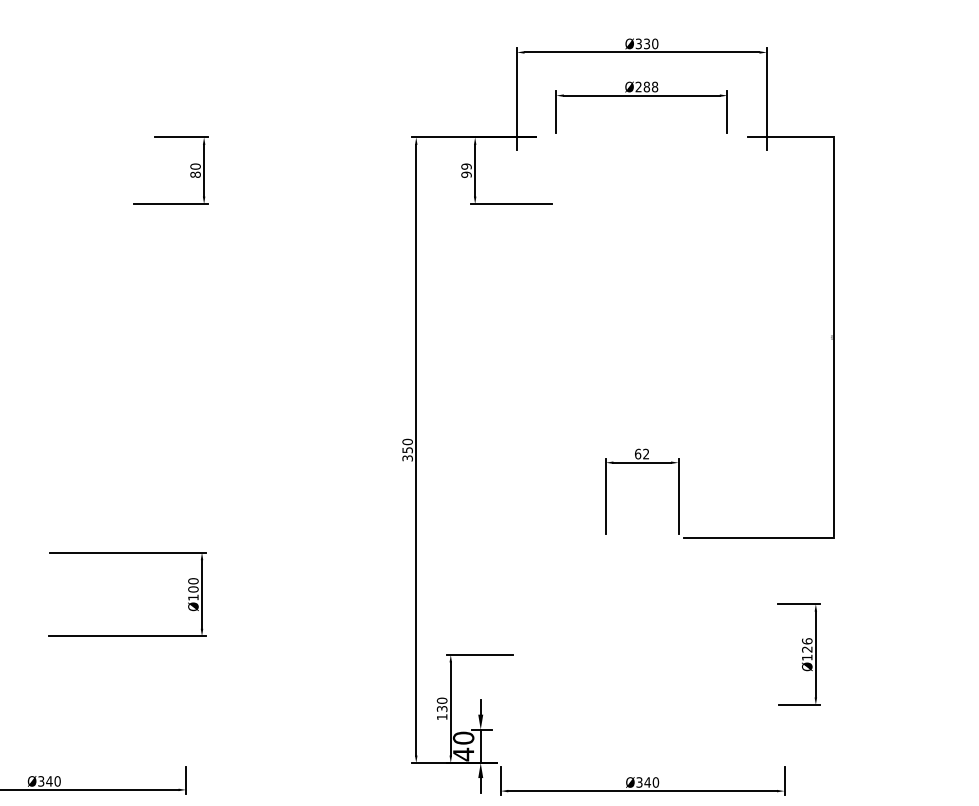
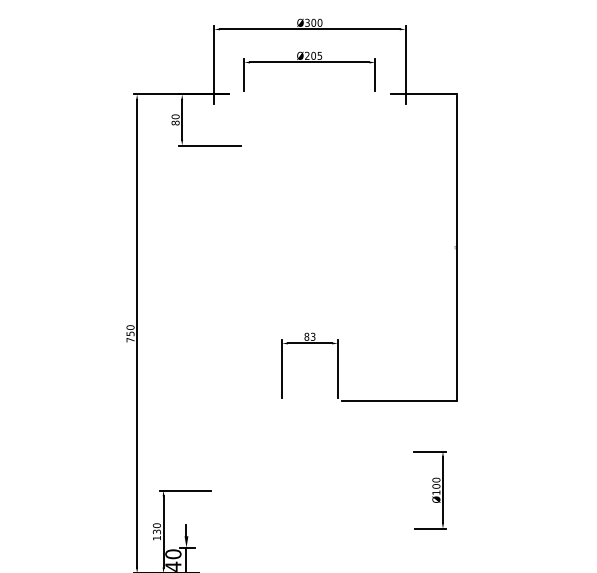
text: (646, 43) -> (313, 22), Ø330 -> Ø300
text: (650, 86) -> (316, 55), Ø288 -> Ø205
text: (466, 170) -> (175, 119), 99 -> 80
text: (641, 453) -> (309, 336), 62 -> 83
text: (407, 458) -> (130, 340), 350 -> 750
text: (807, 645) -> (436, 483), Ø126 -> Ø100

